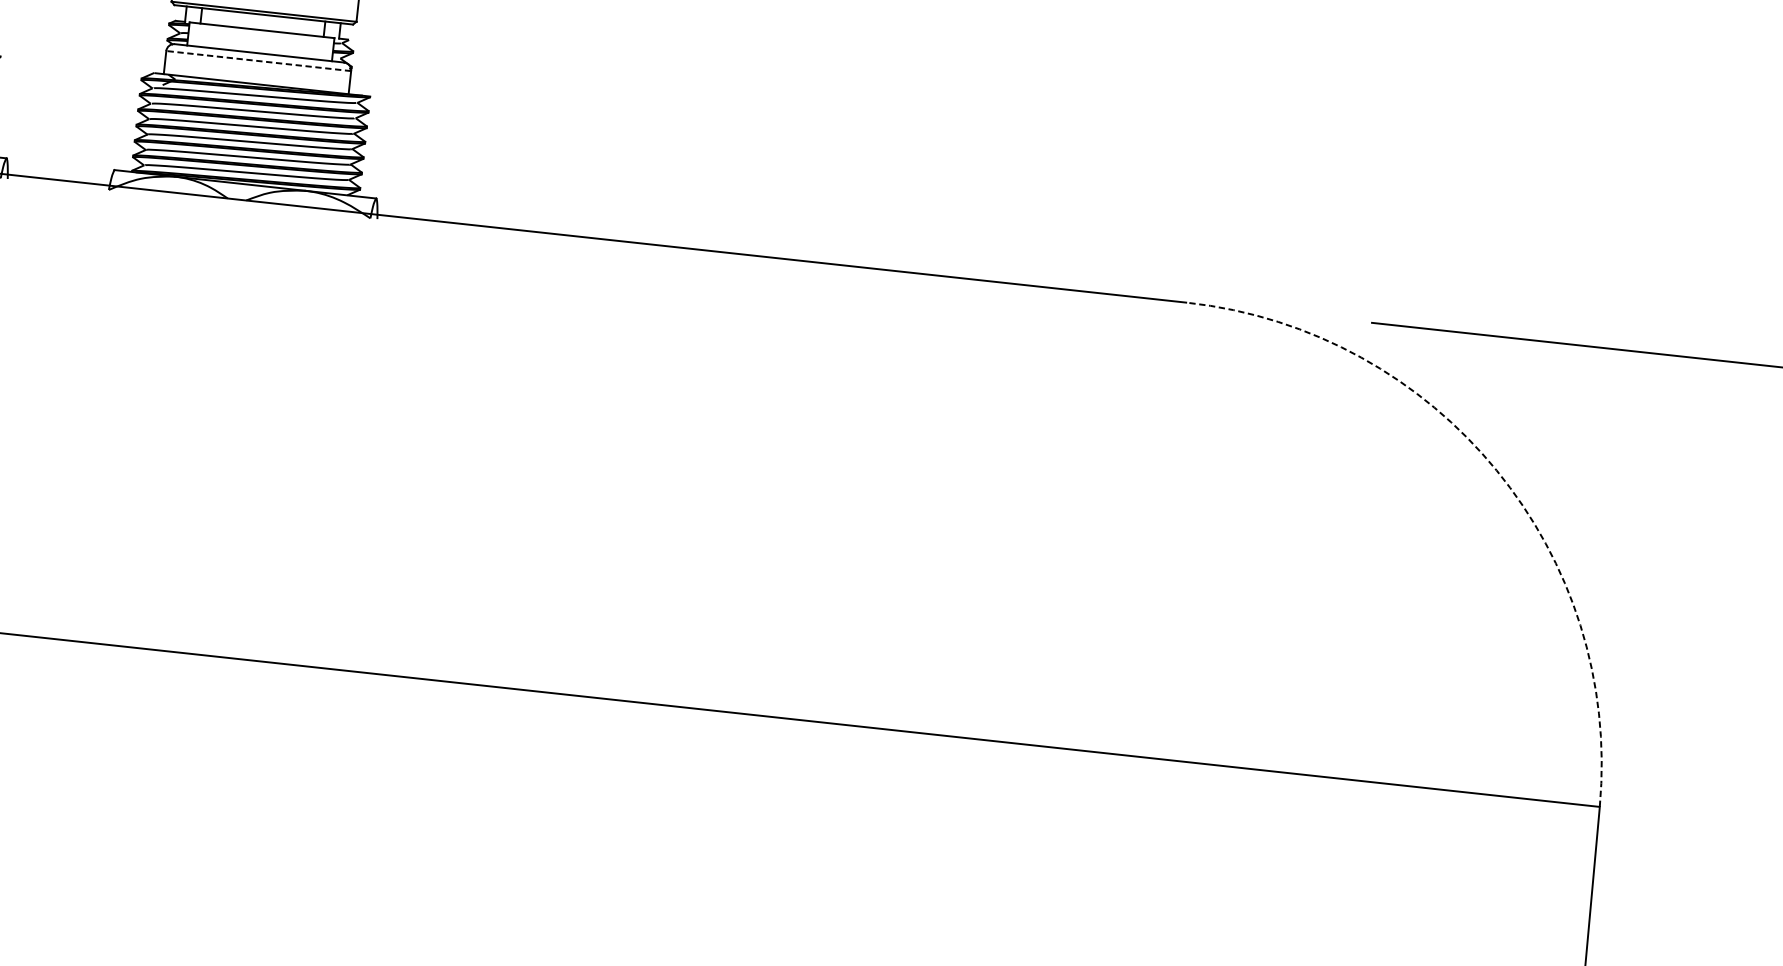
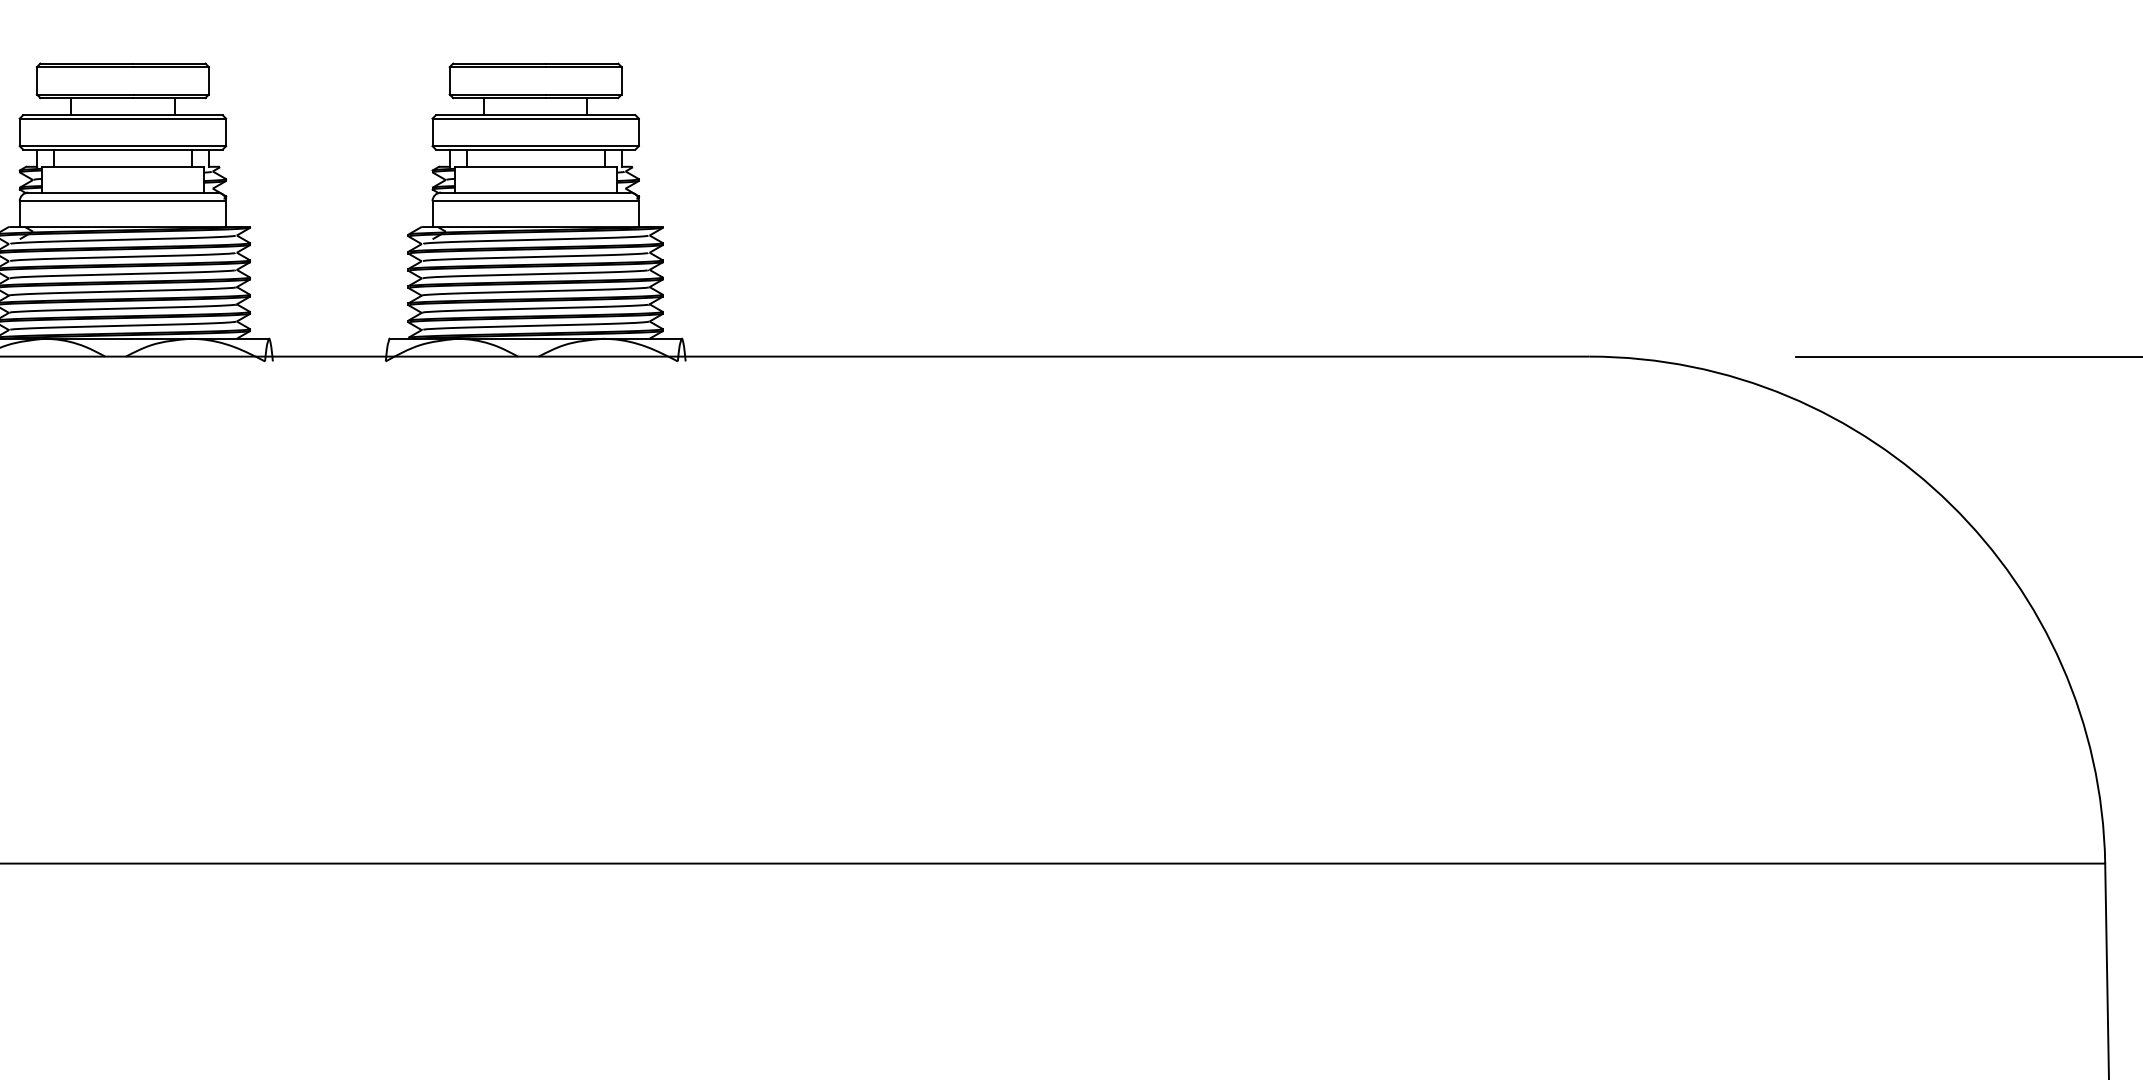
line: (258, 61) -> (535, 201), dashed -> solid
arc: (1496, 470) -> (1950, 504), dashed -> solid

